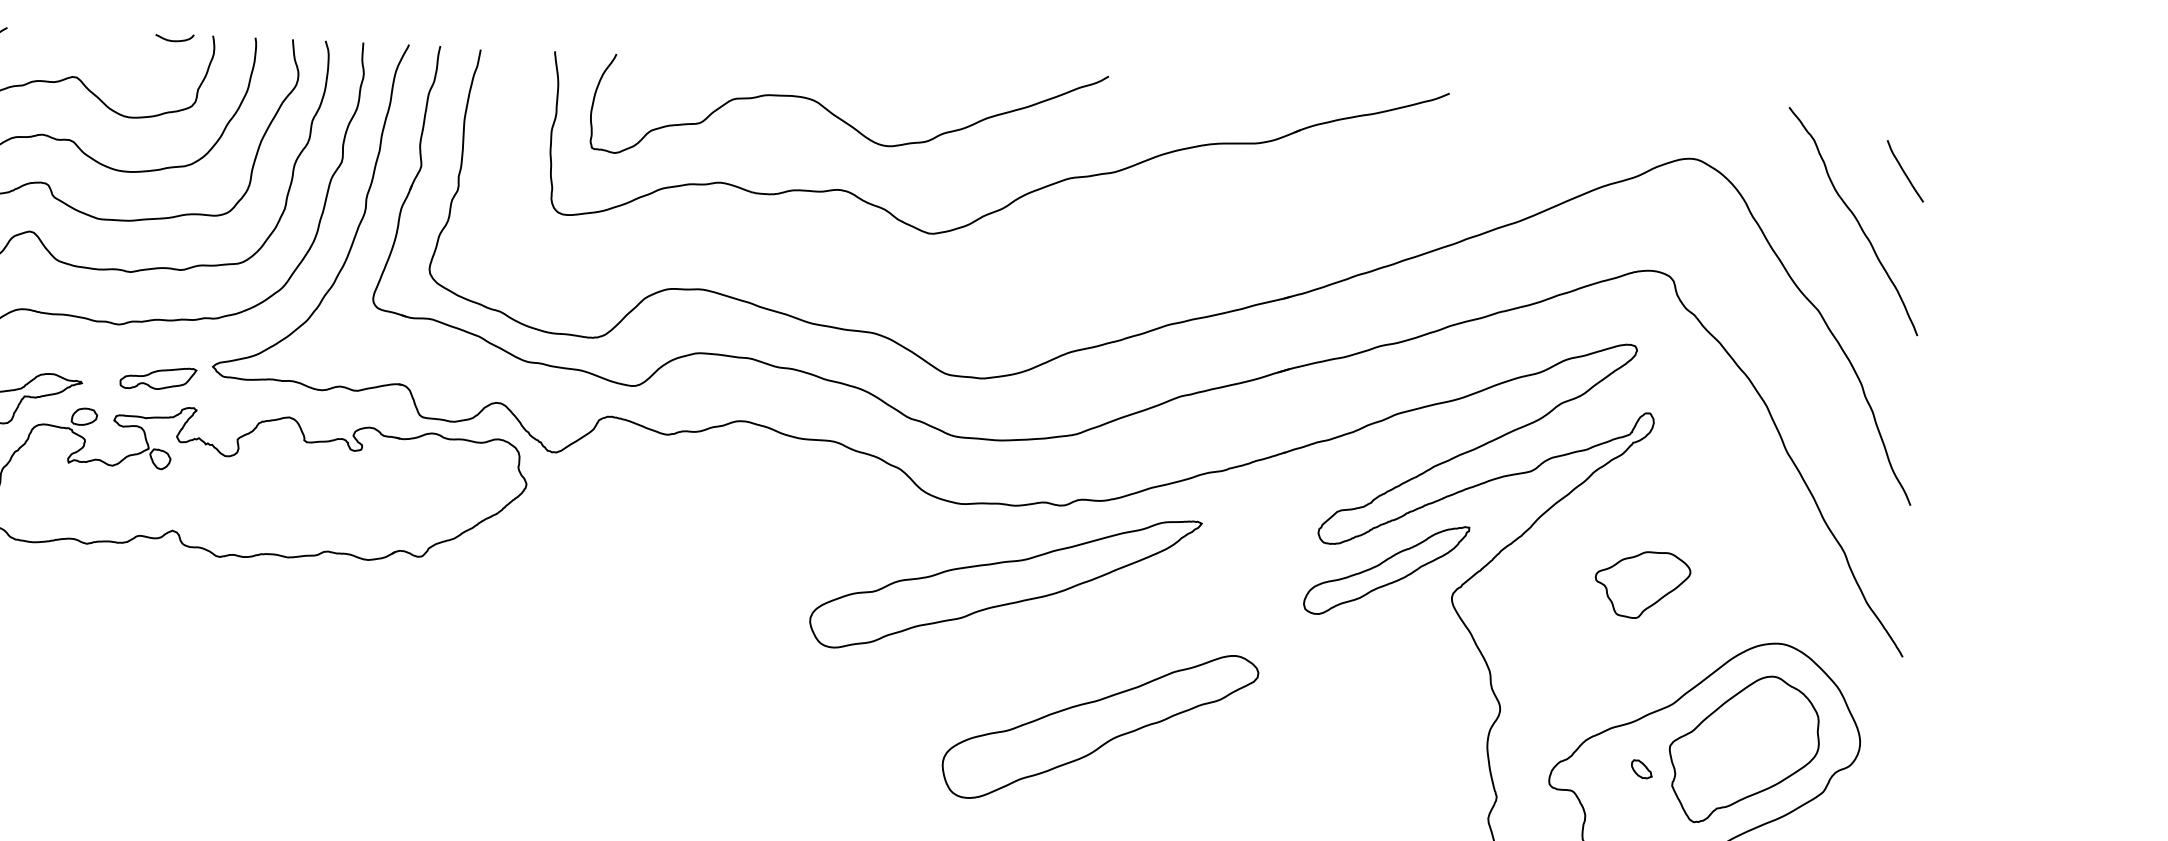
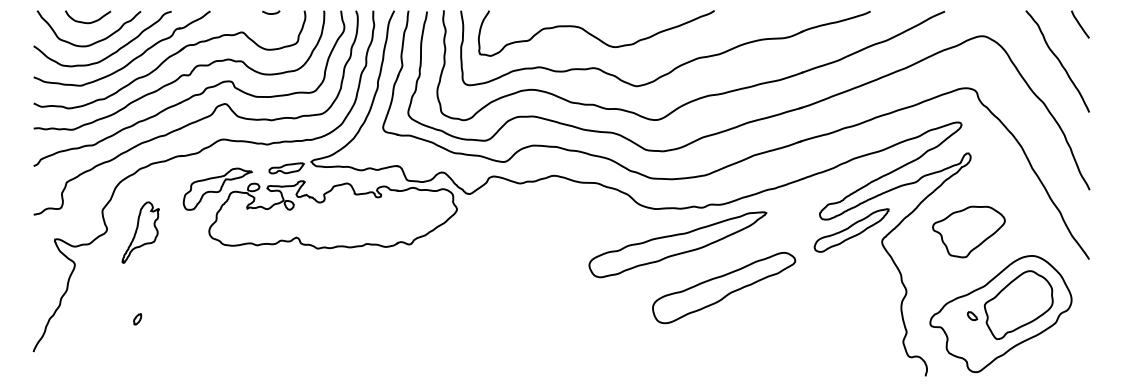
curve: (175, 40) -> (271, 13), moved
line: (1905, 171) -> (1080, 24), moved
part: (1073, 262) -> (702, 96), added
part: (1641, 583) -> (968, 231), size x1.67
part: (1101, 725) -> (724, 287), moved

